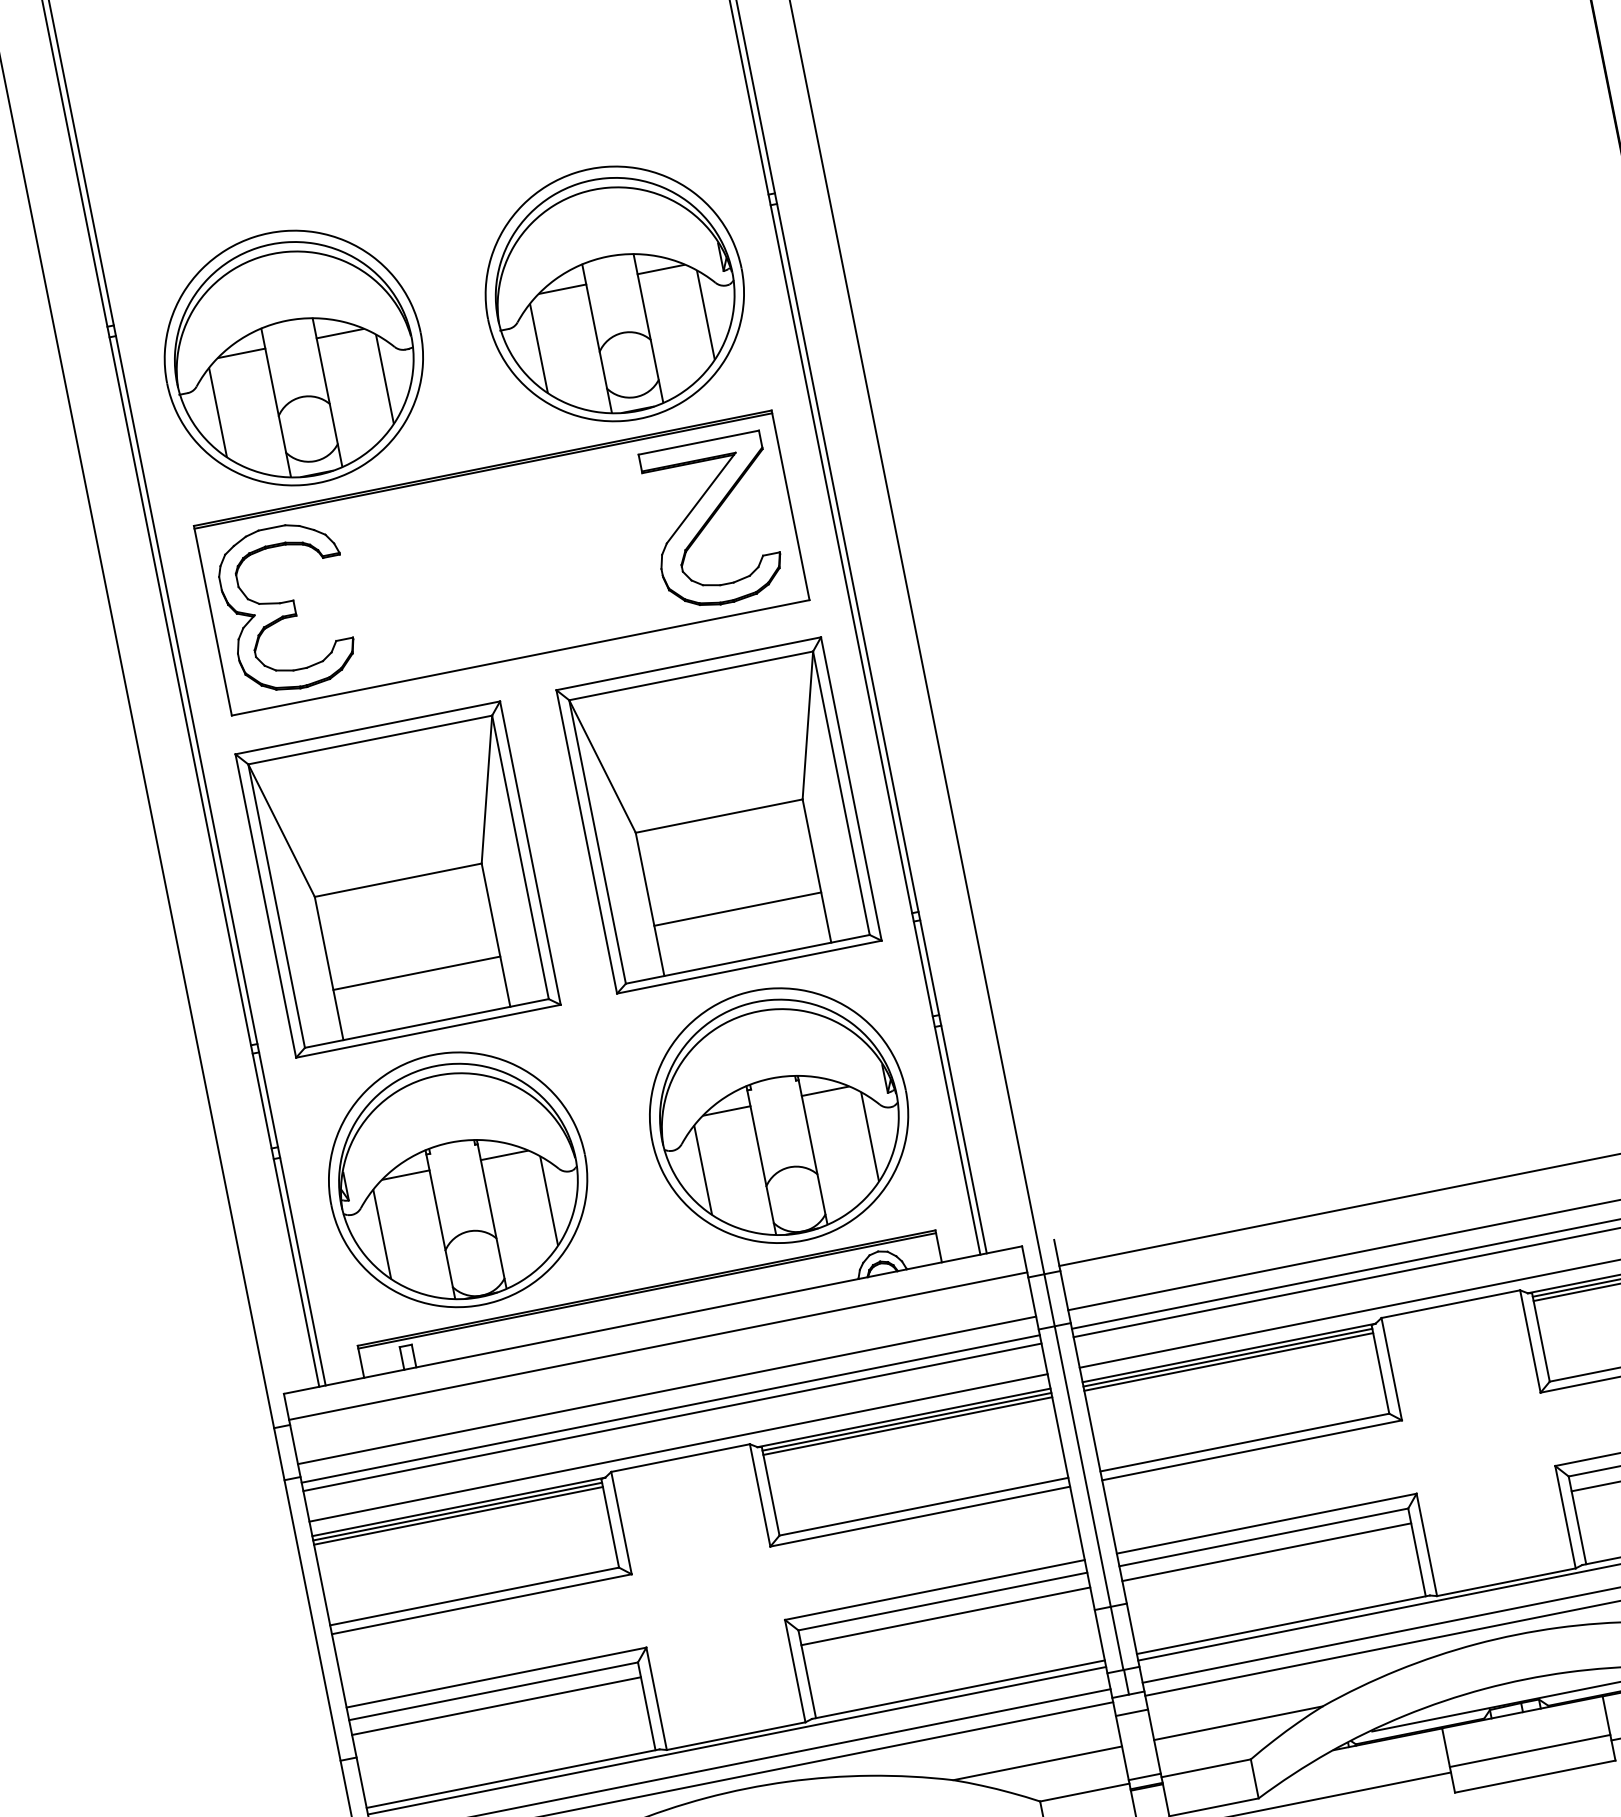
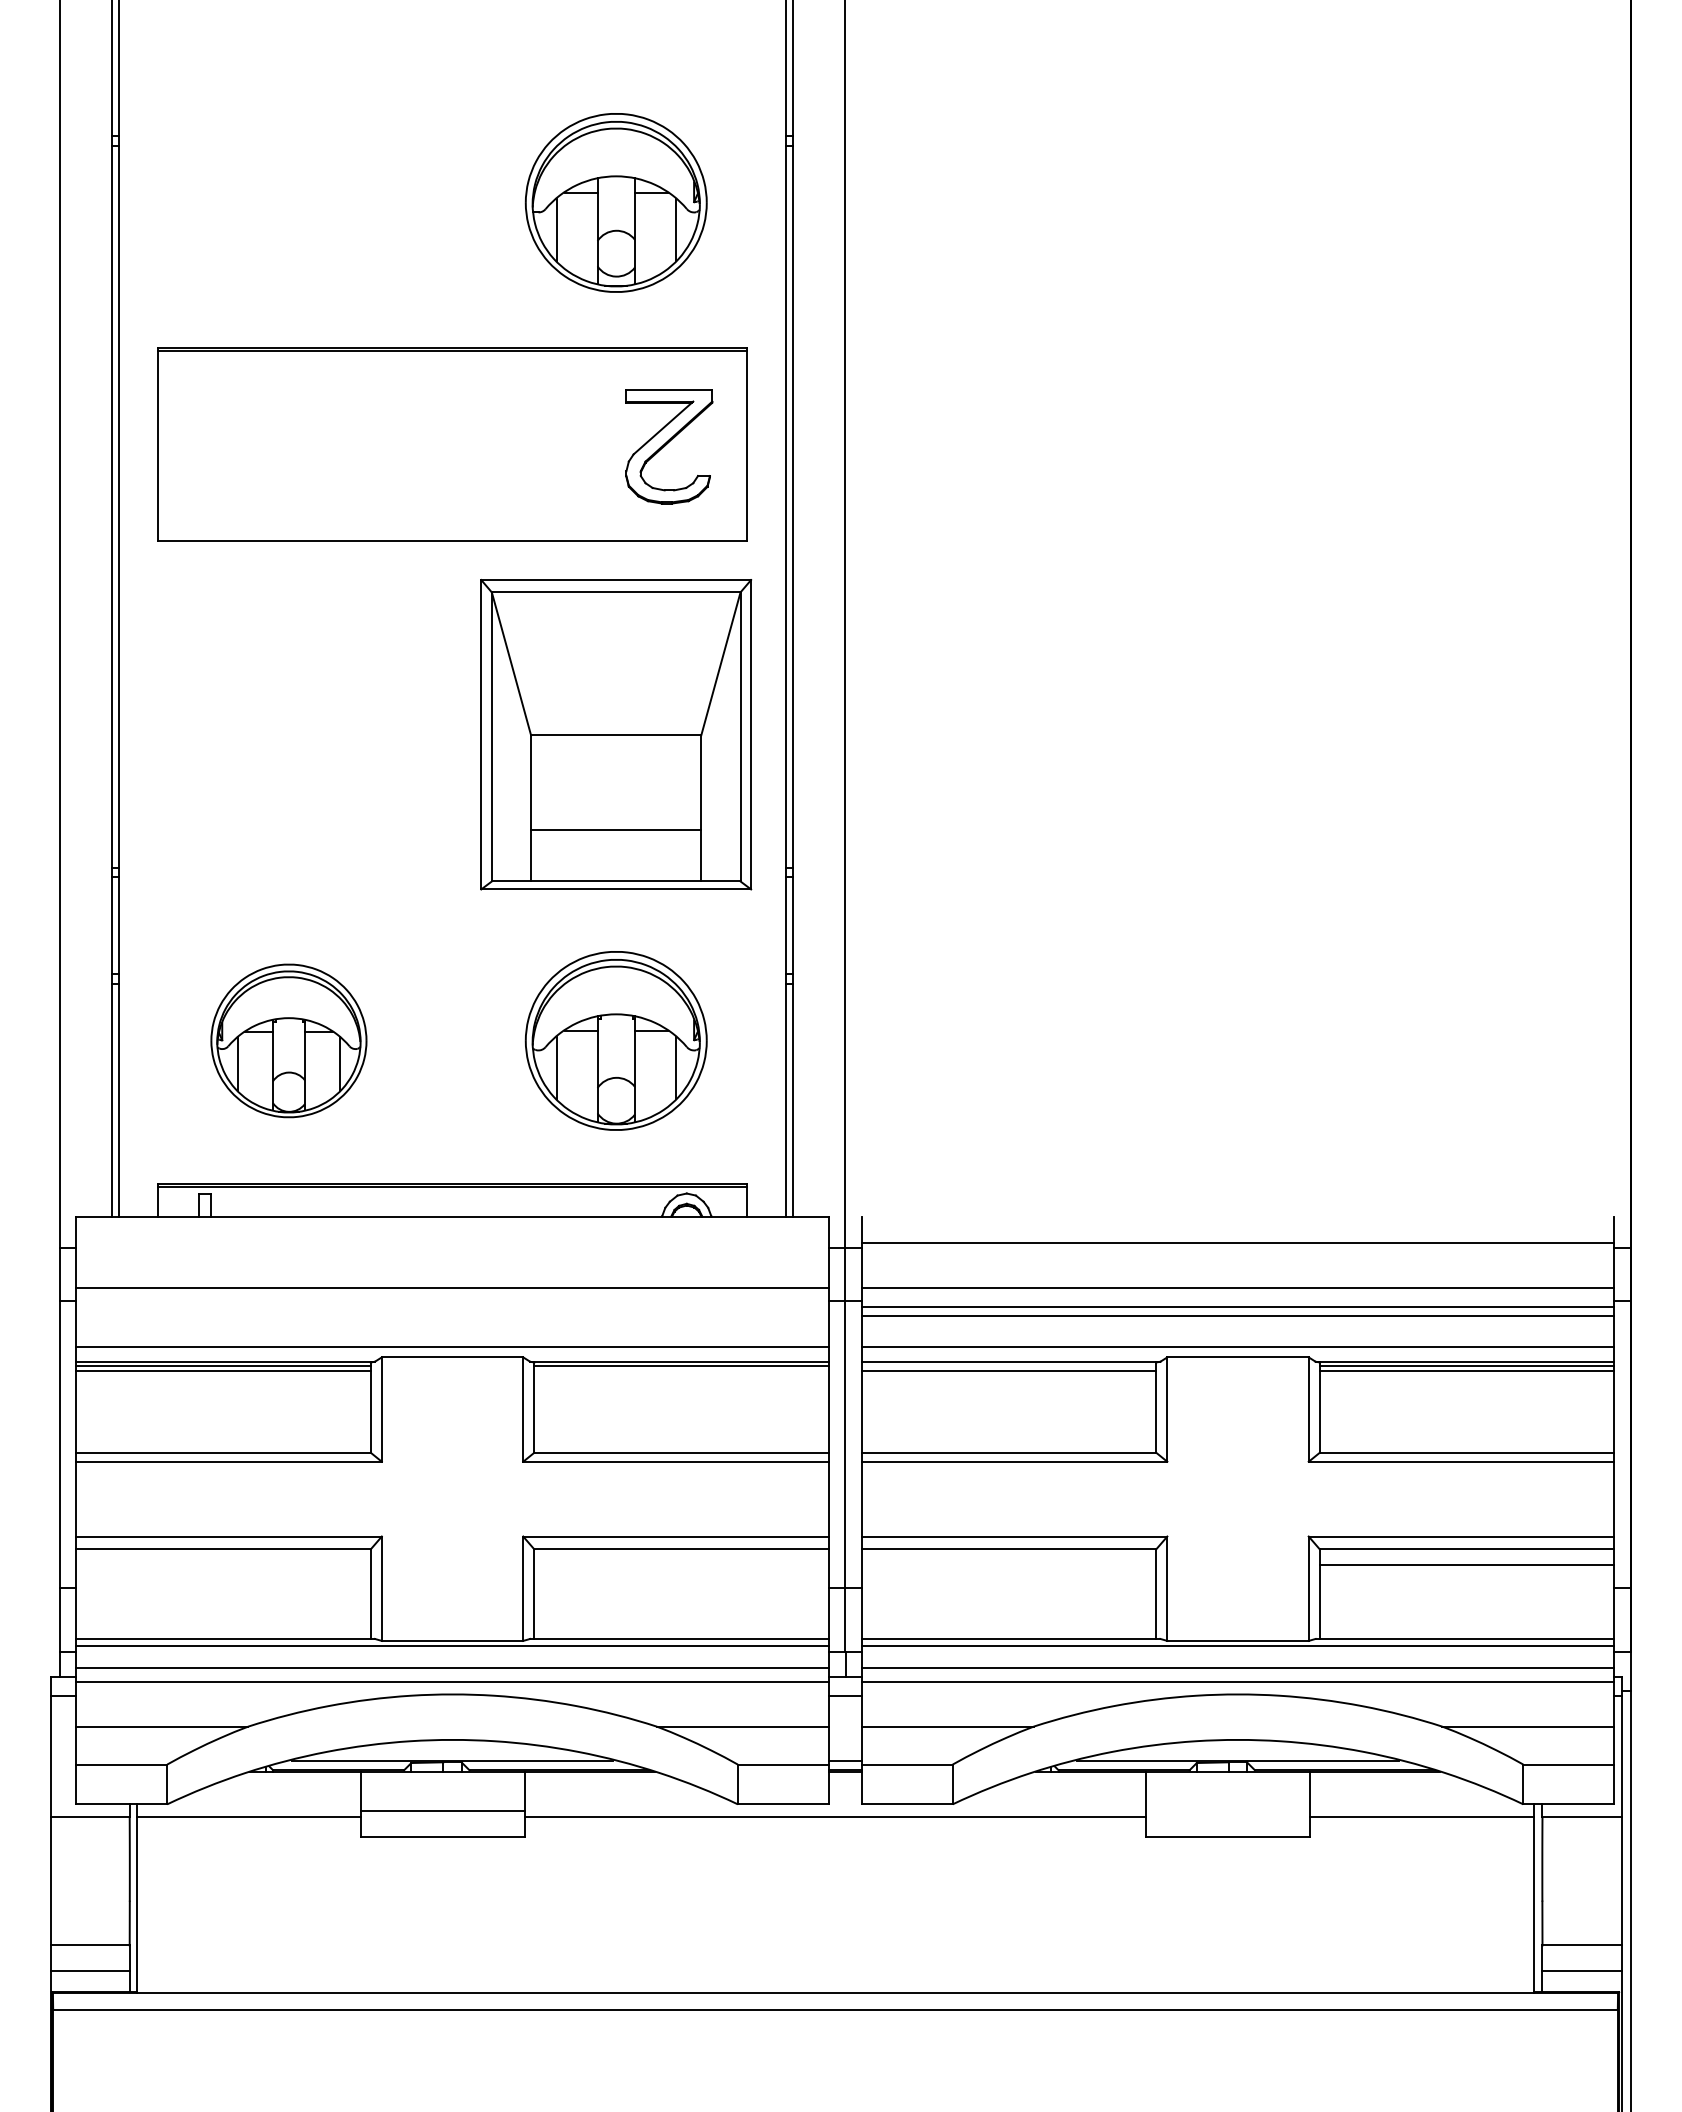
part: (615, 293) -> (616, 202), size x0.7
part: (293, 357) -> (288, 202), removed
part: (714, 522) -> (669, 446), size x0.7
part: (287, 607) -> (233, 446), removed
part: (397, 879) -> (288, 734), removed
part: (779, 1115) -> (616, 1040), size x0.7
part: (457, 1179) -> (288, 1040), size x0.6
line: (658, 1346) -> (452, 1243), removed
line: (1227, 1358) -> (1008, 1366), removed
line: (670, 1409) -> (452, 1307), removed
line: (672, 1417) -> (452, 1315), removed
line: (907, 1426) -> (681, 1370), removed
line: (1266, 1552) -> (1008, 1564), removed
line: (945, 1616) -> (681, 1564), removed
line: (496, 1706) -> (223, 1564), removed
line: (1530, 1751) -> (1228, 1811), removed

